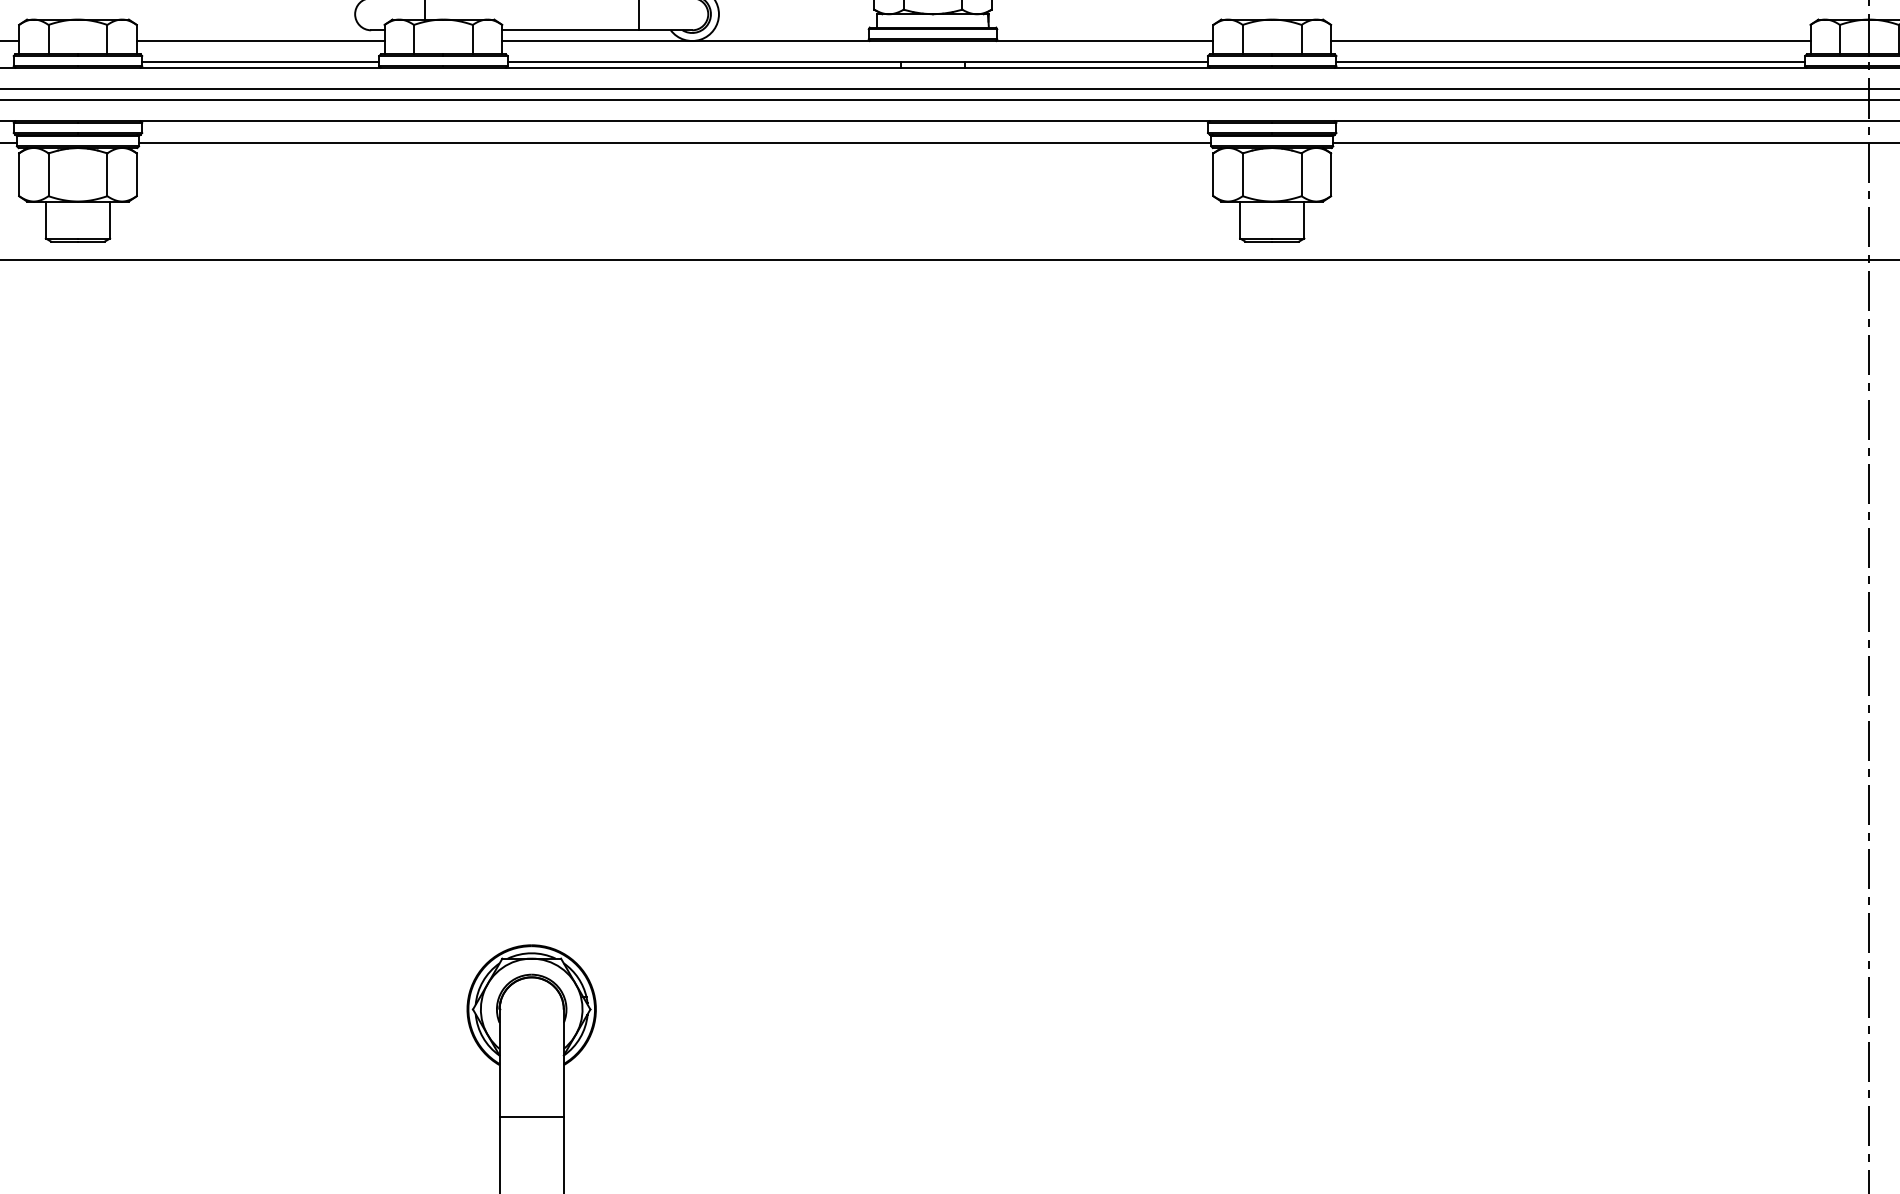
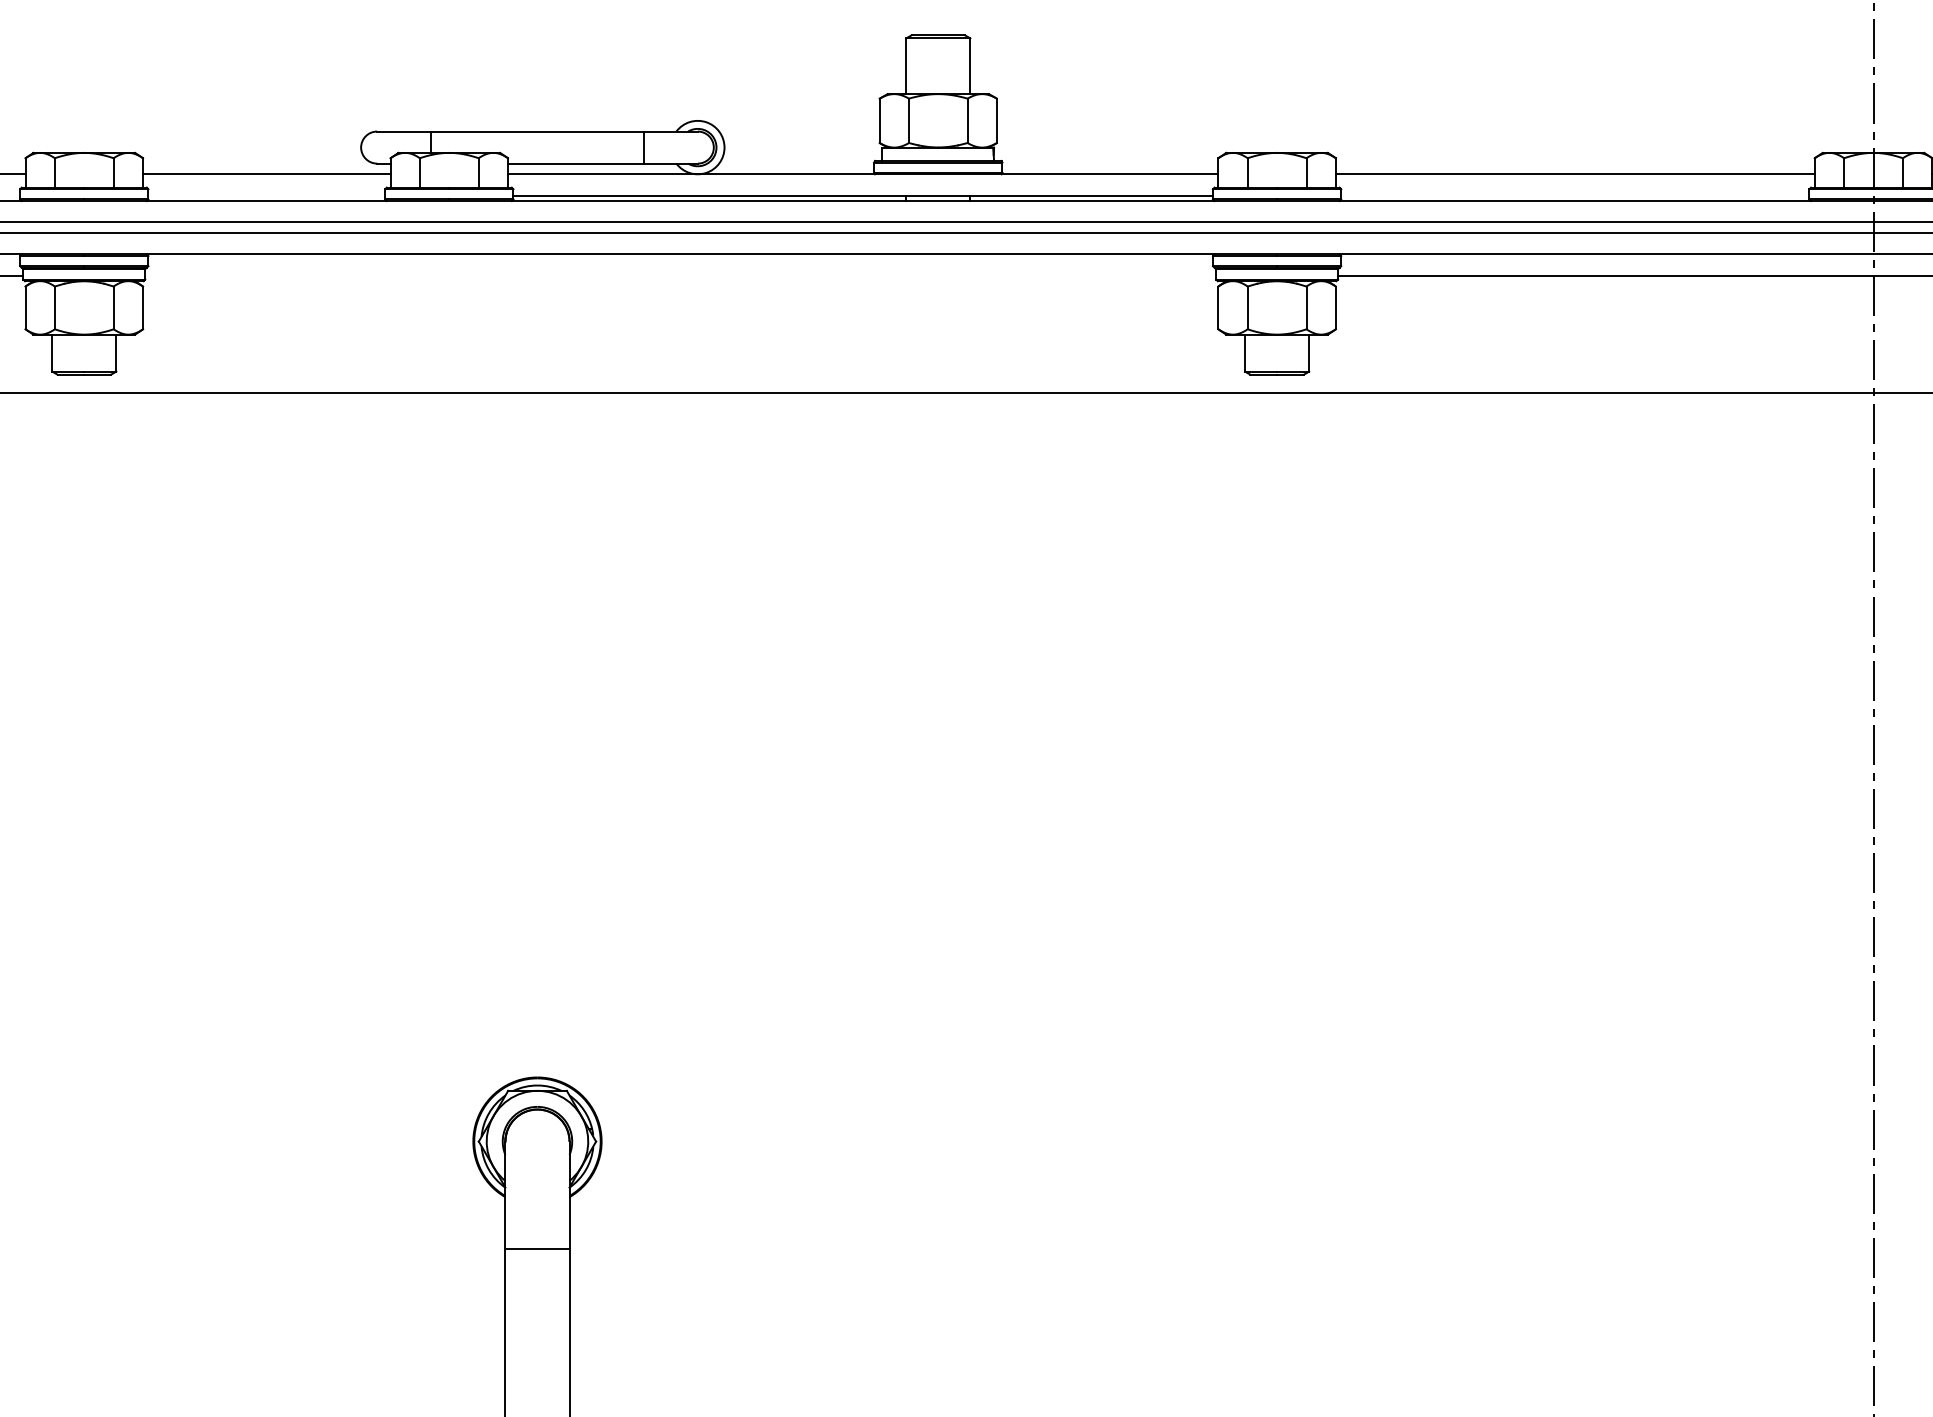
line: (260, 62) -> (266, 195), removed
line: (1570, 62) -> (1575, 195), removed
line: (674, 142) -> (680, 275), removed

